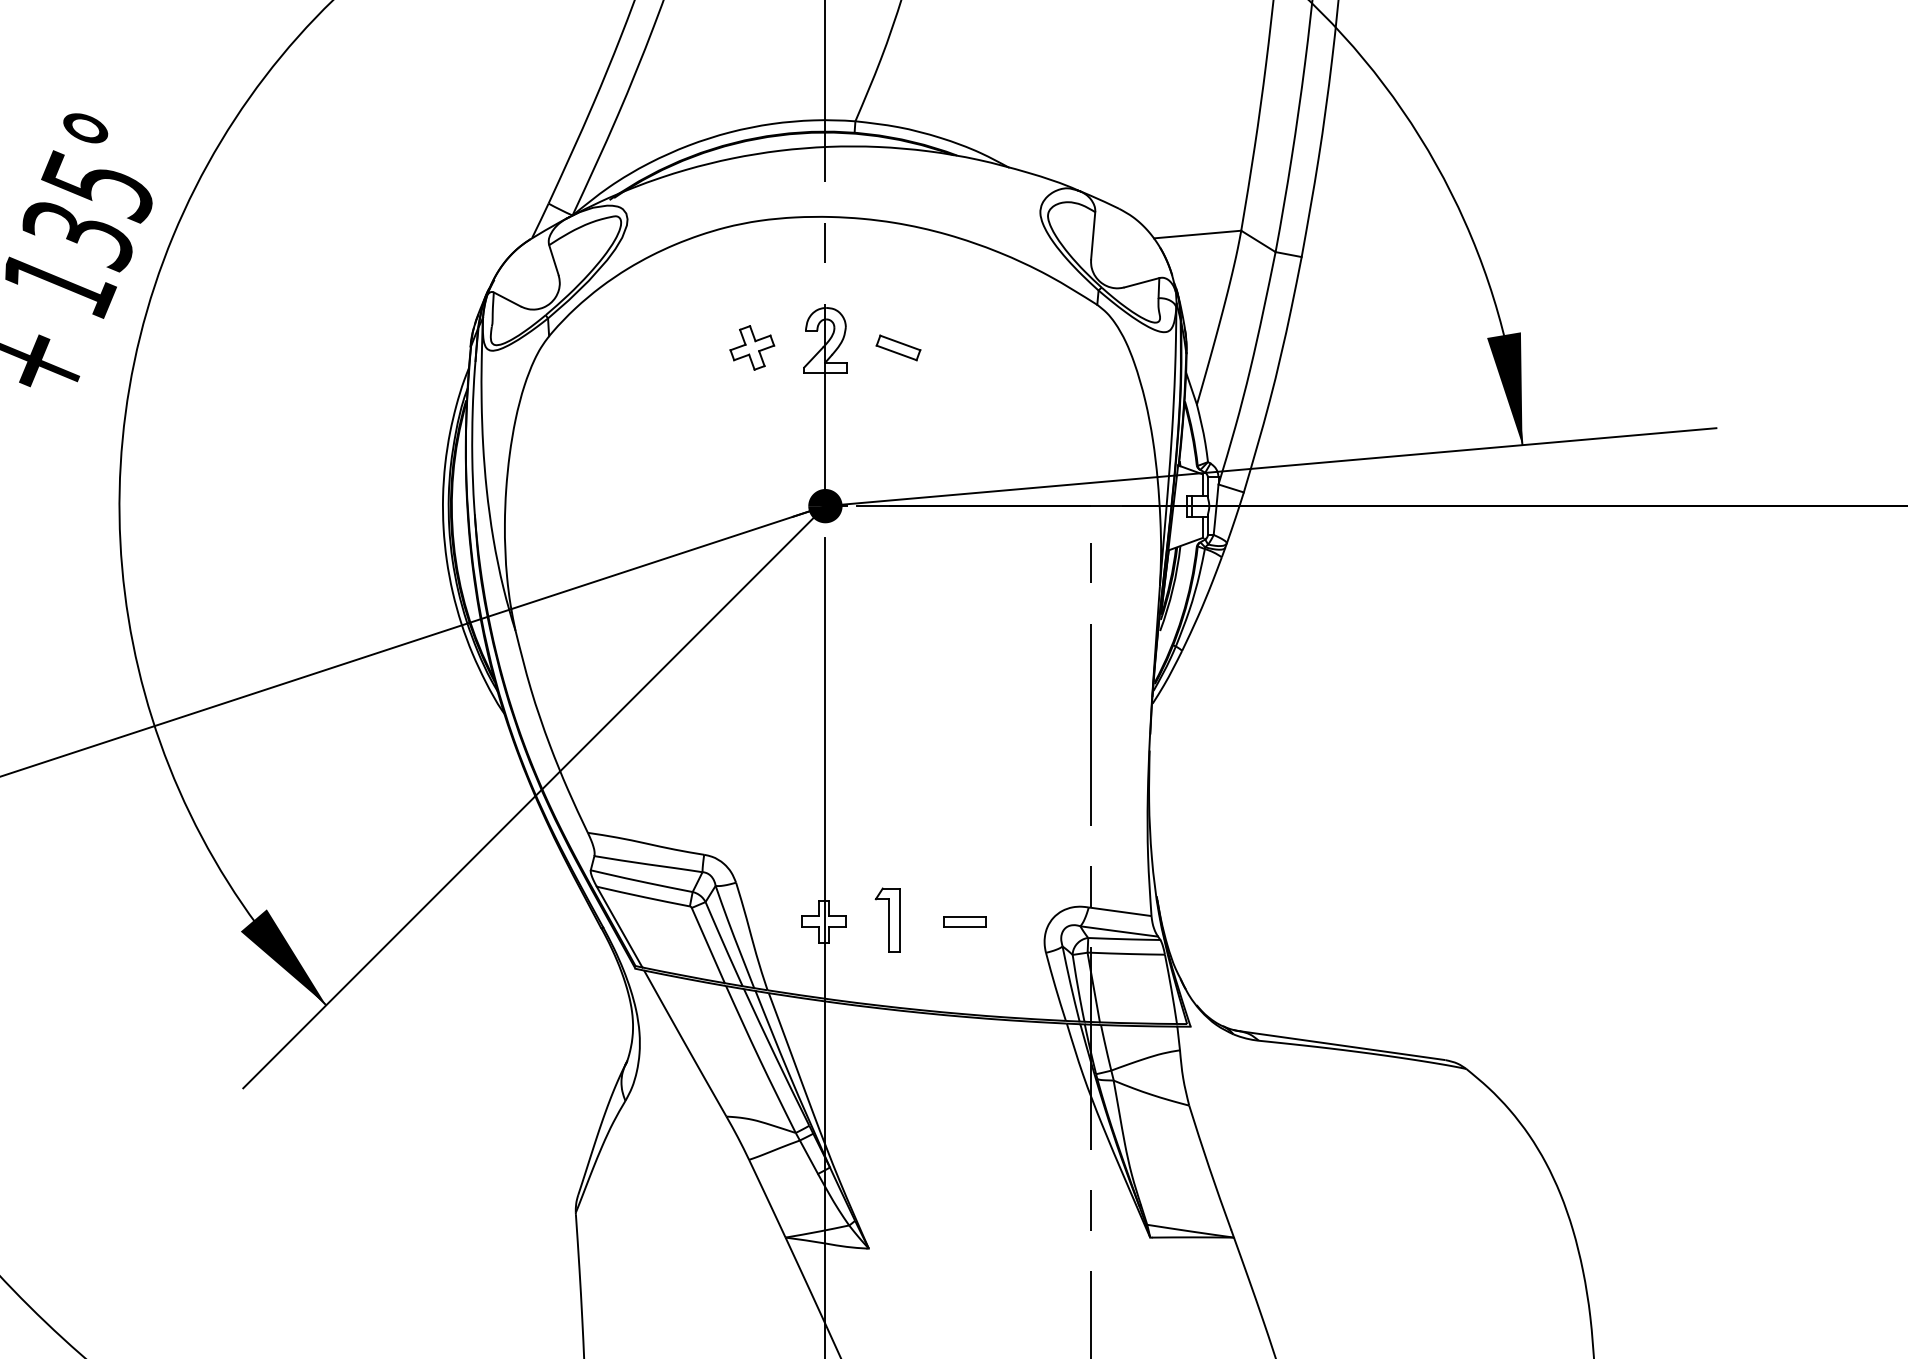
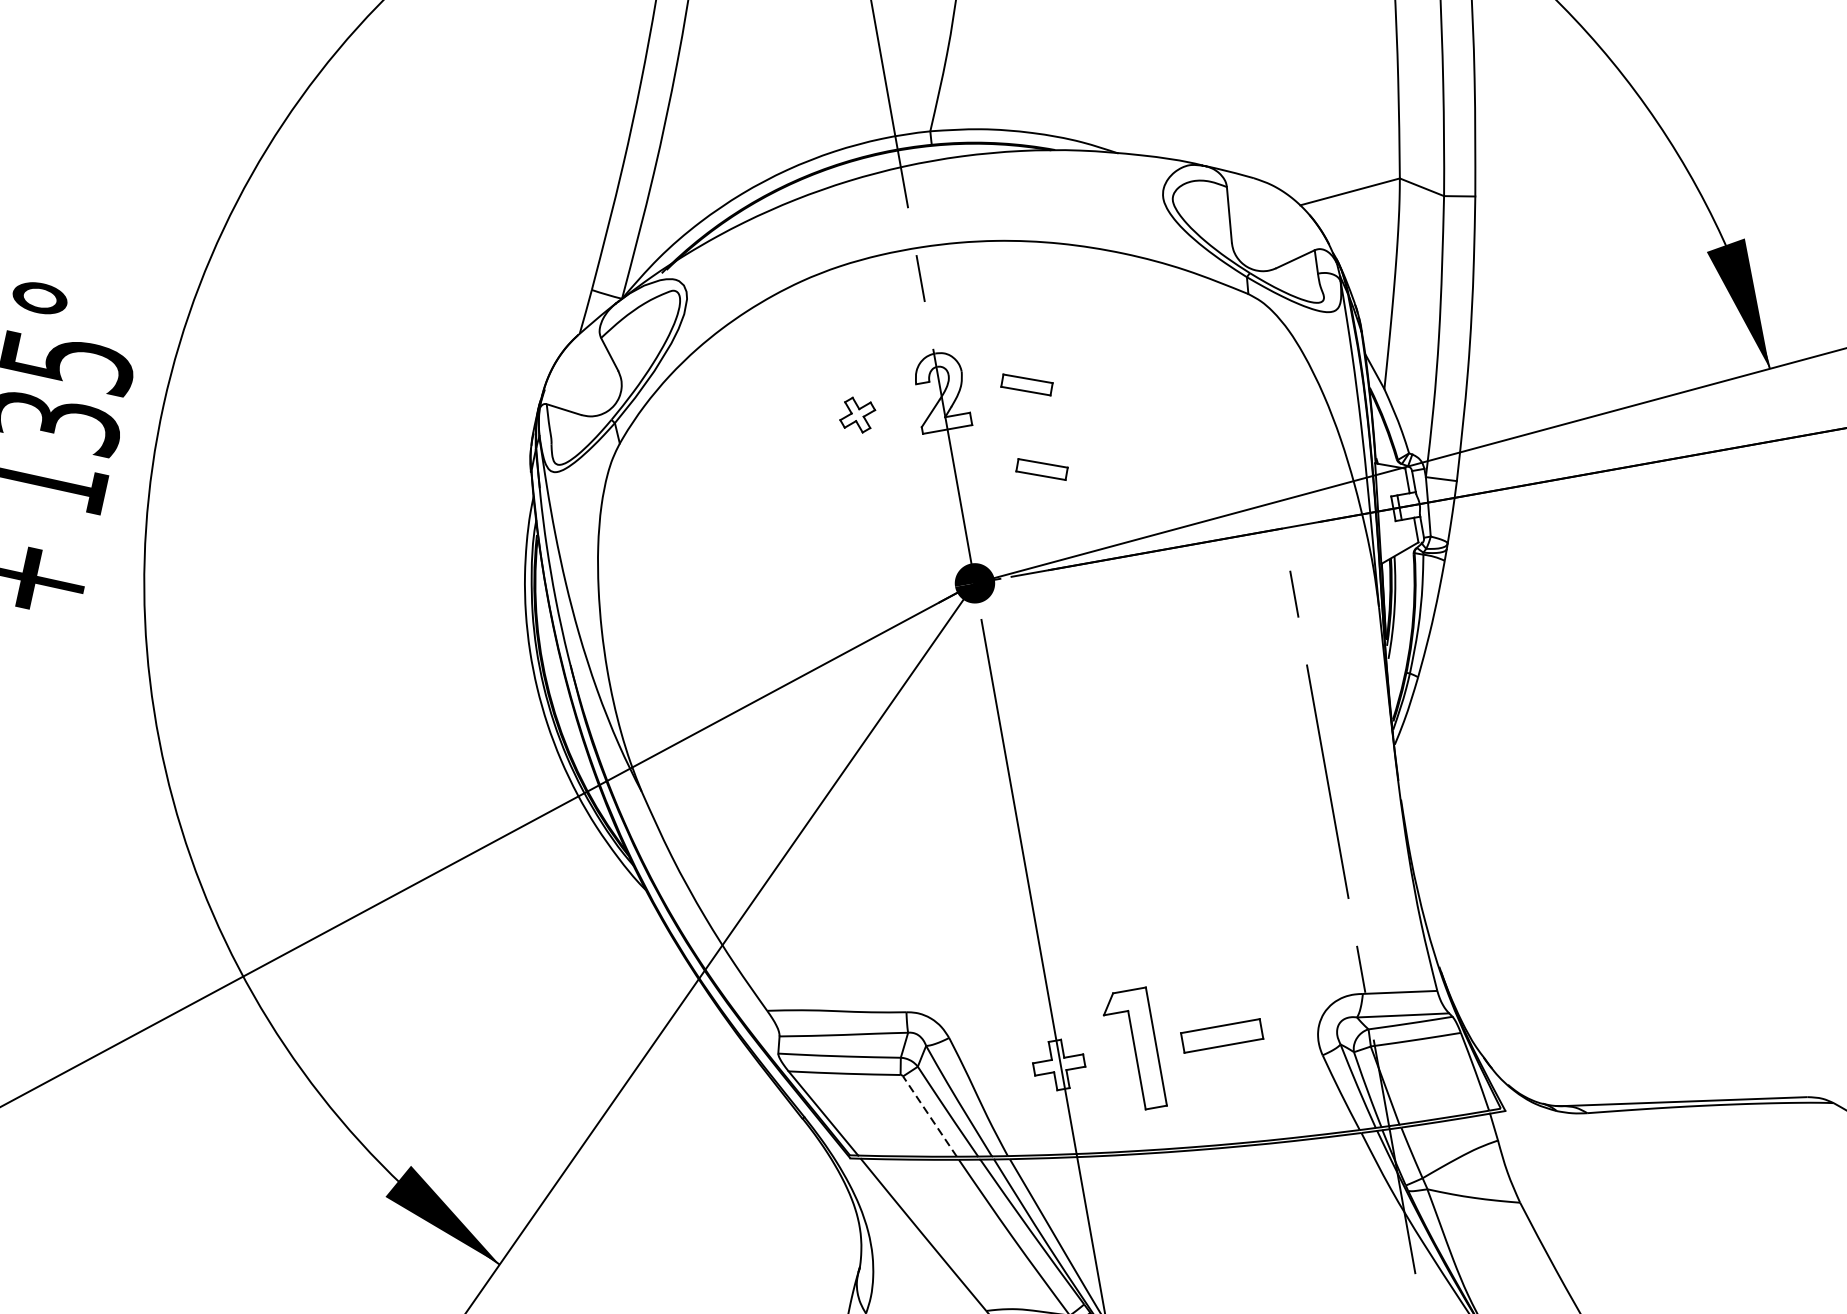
part: (752, 347) -> (857, 414), size x0.7
part: (898, 420) -> (1041, 469), added
part: (887, 919) -> (1132, 1049), size x1.6
part: (964, 921) -> (1221, 1035), size x1.6
line: (708, 945) -> (930, 1116), solid -> dashed

